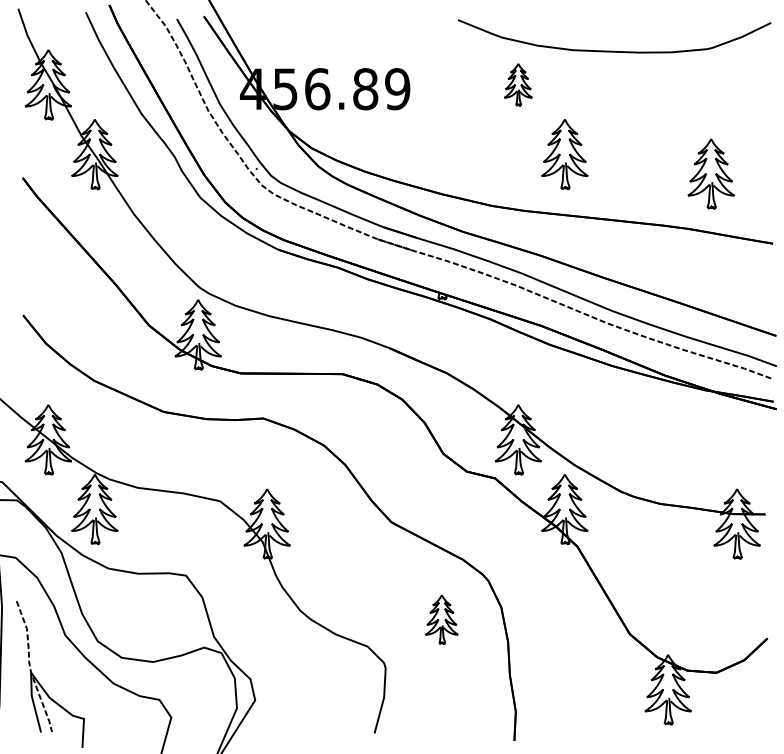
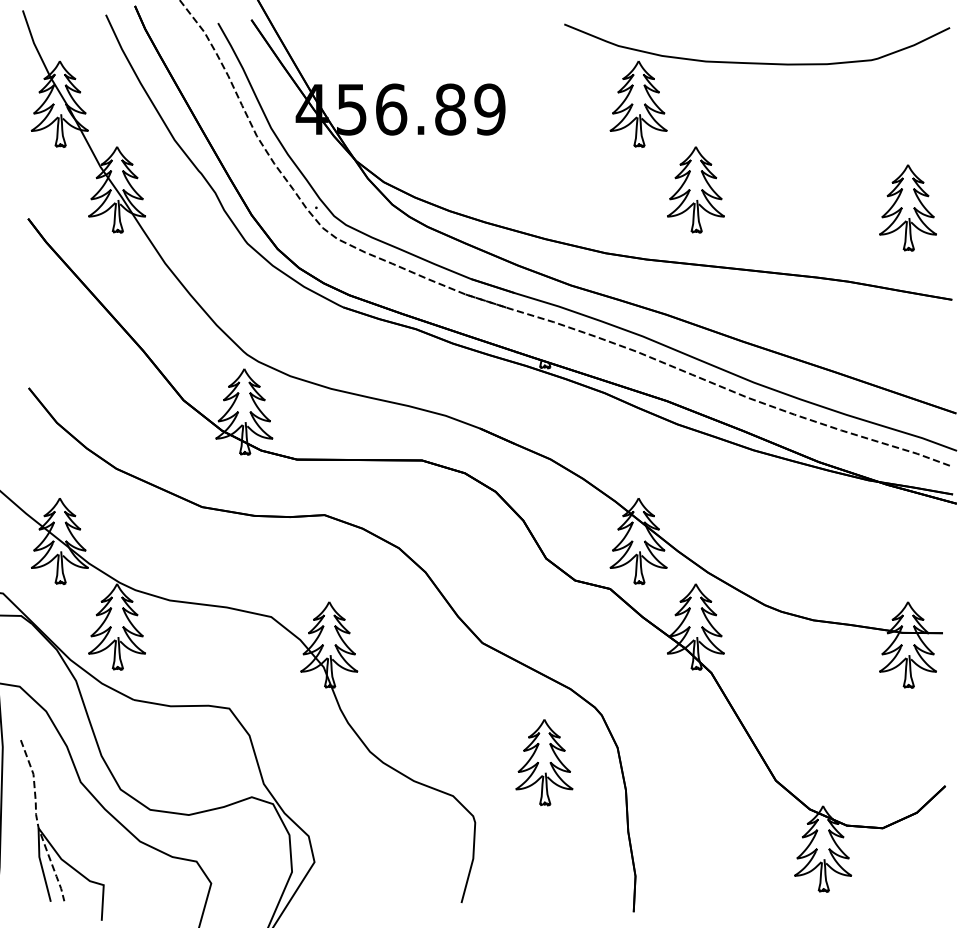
part: (518, 84) -> (638, 103), size x1.67
part: (710, 173) -> (907, 207), moved
part: (441, 619) -> (544, 762), size x1.43

